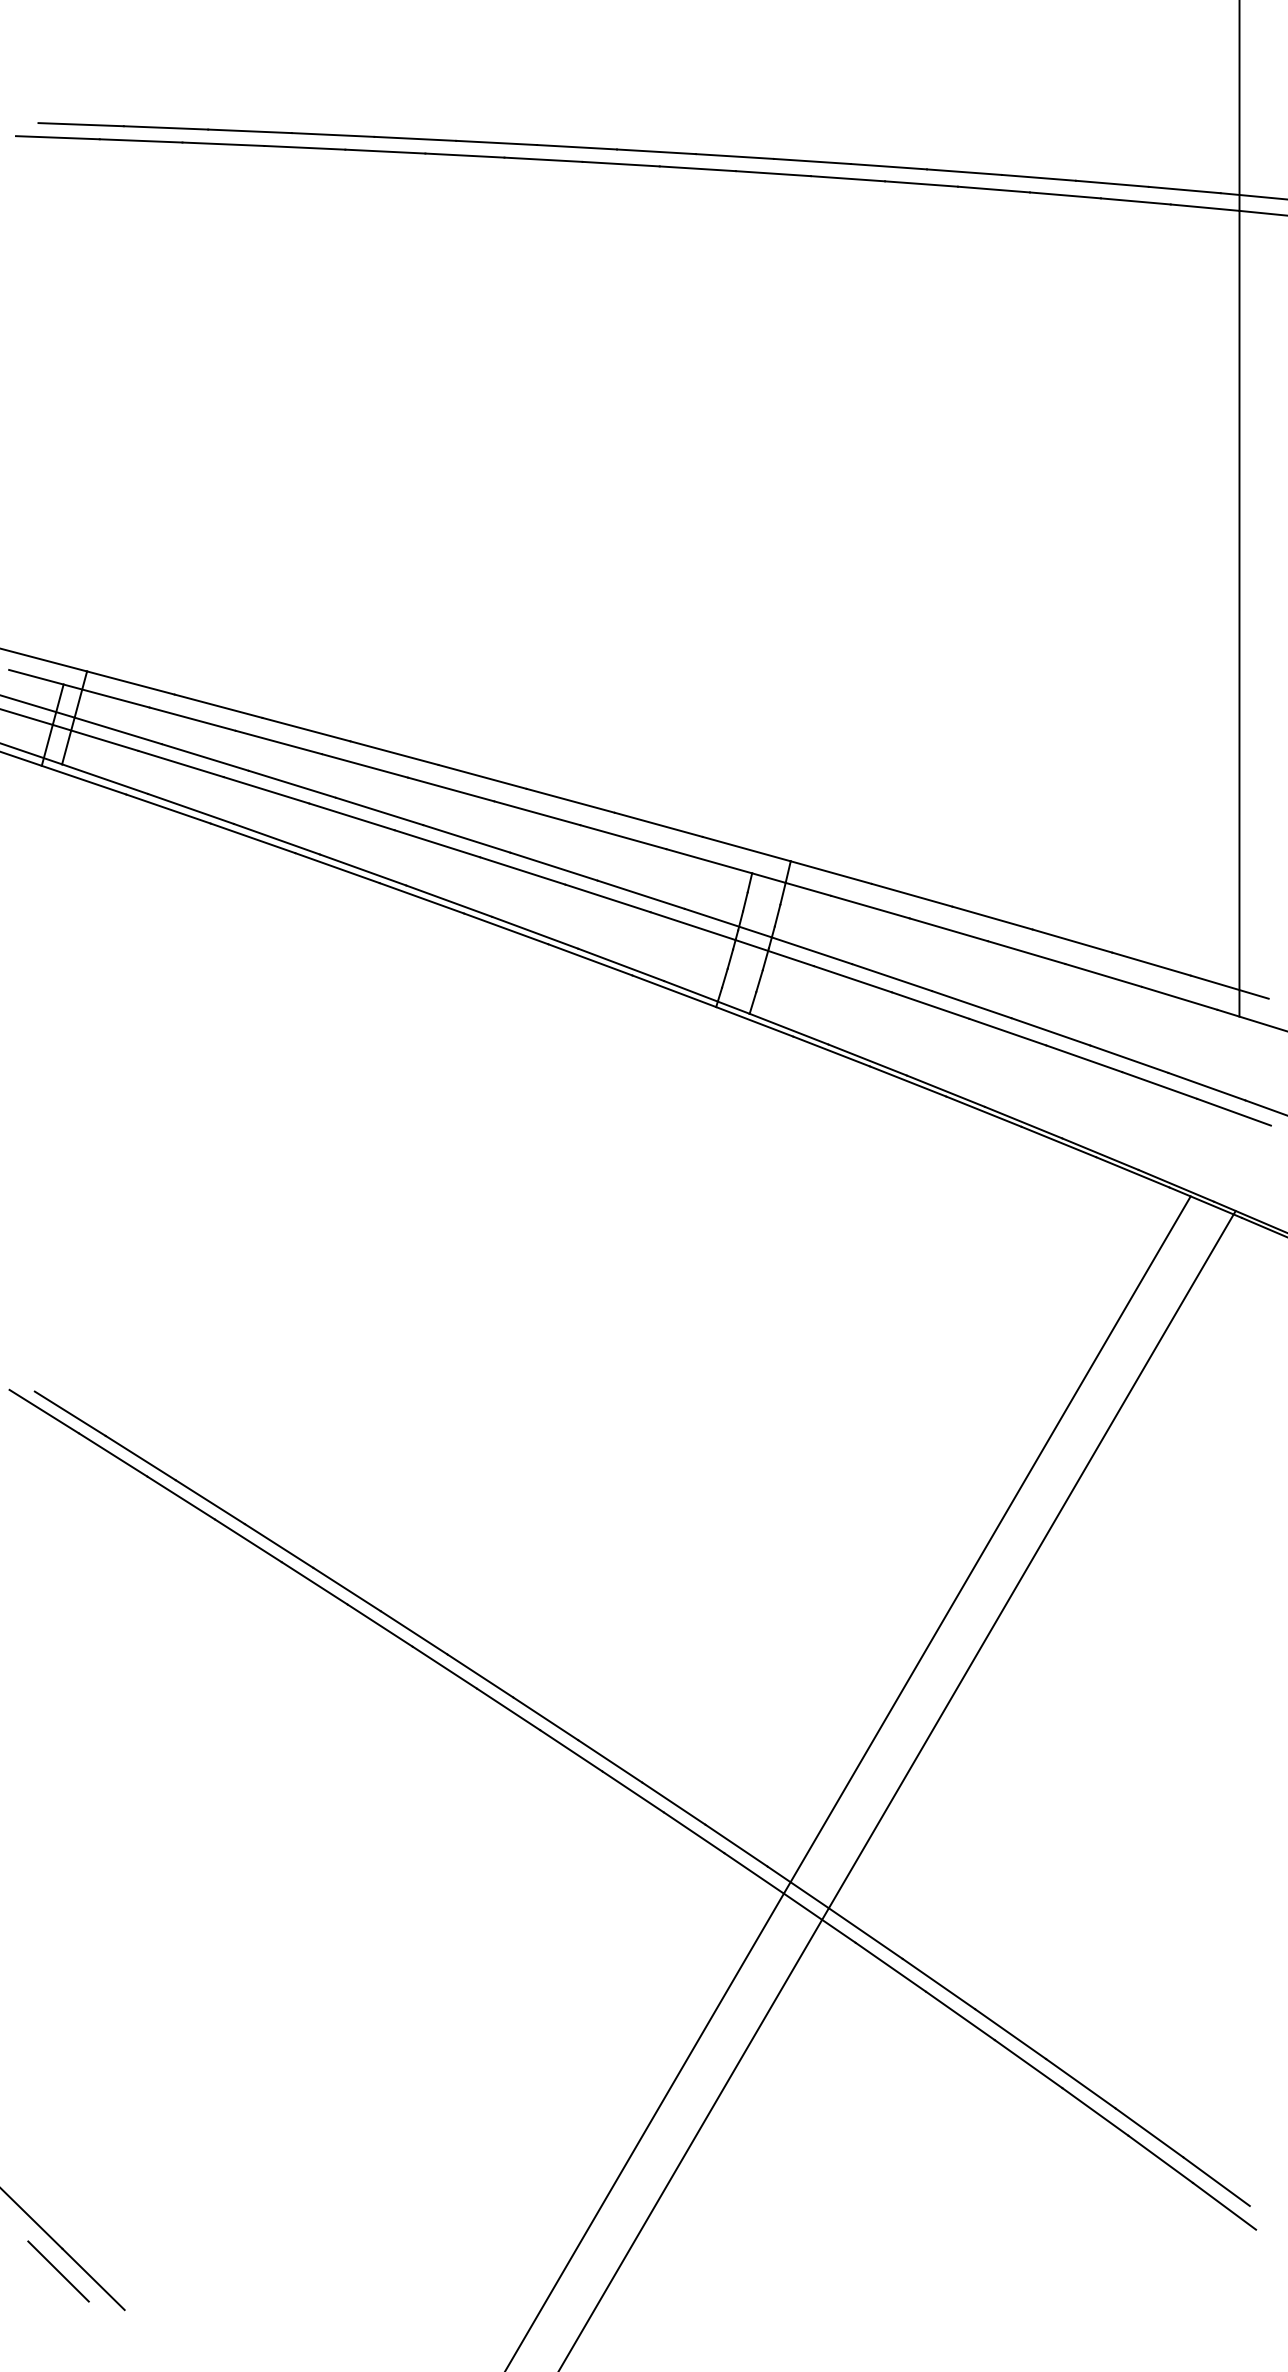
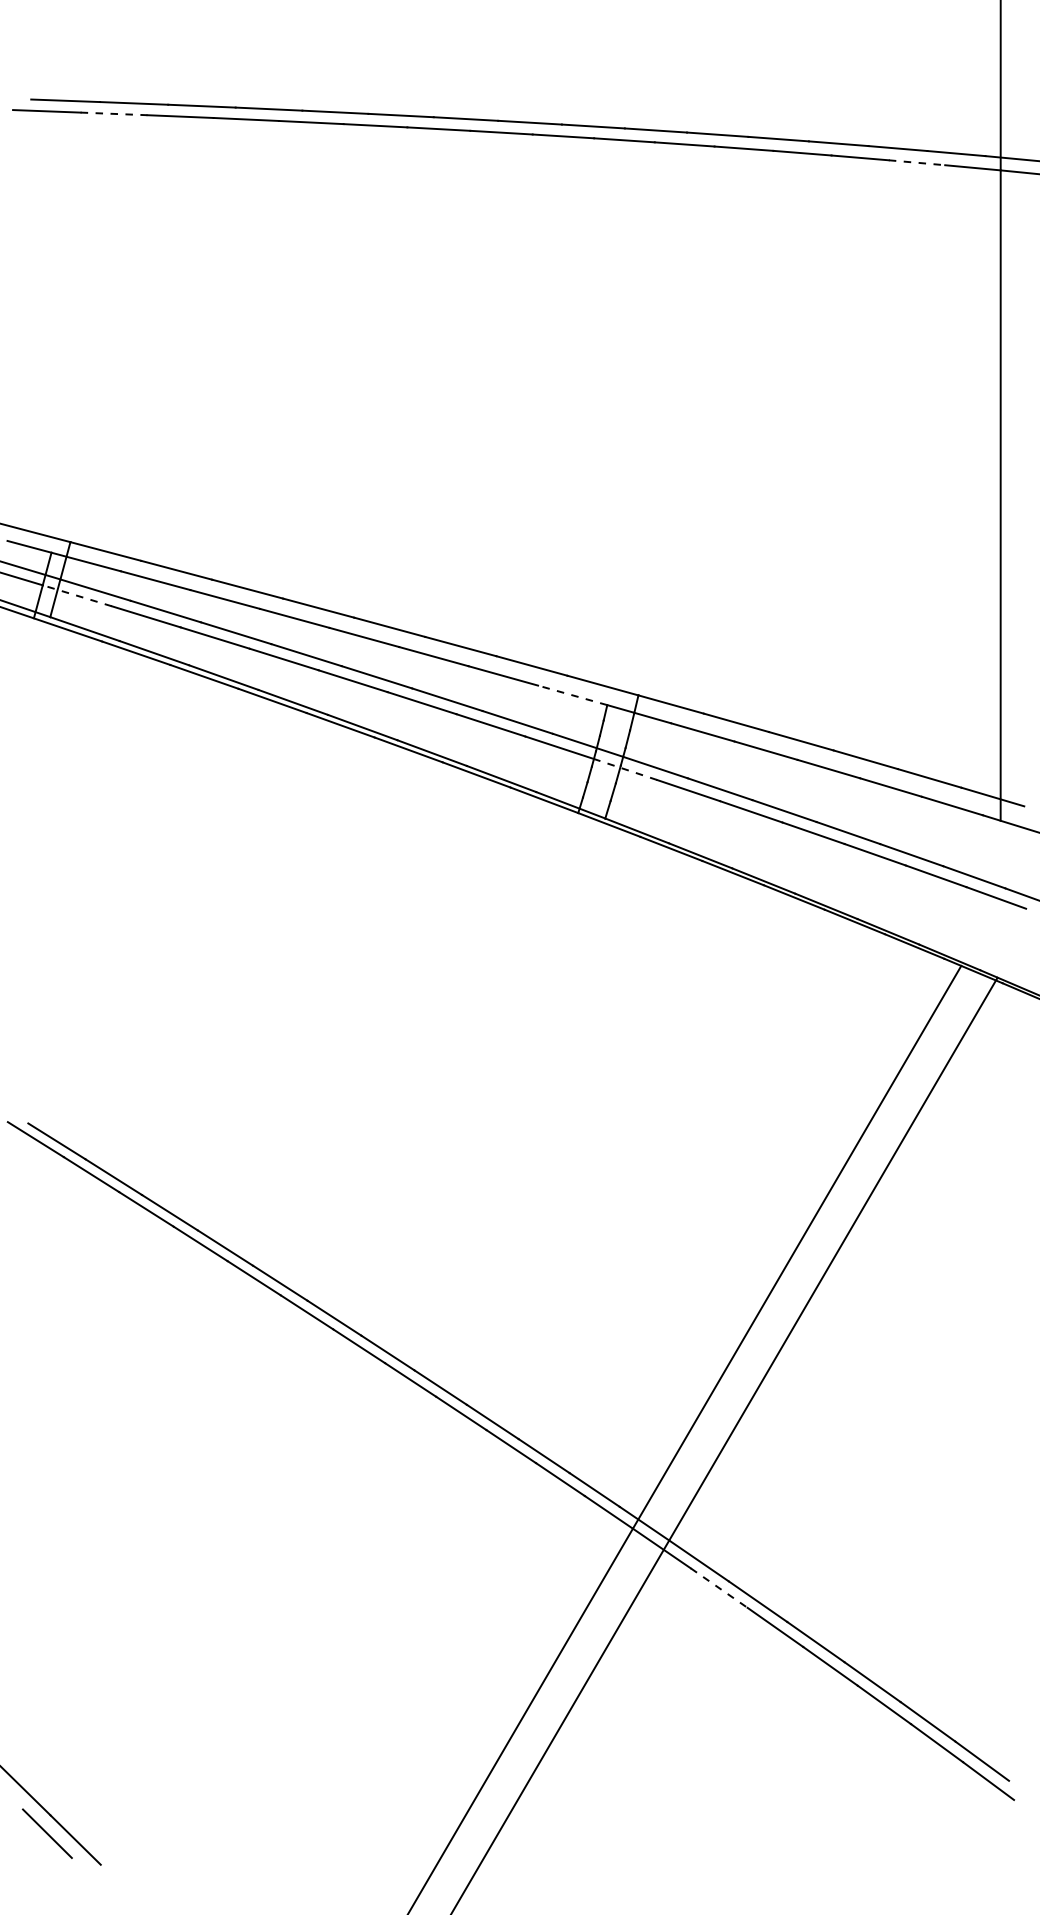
line: (141, 140) -> (114, 113), solid -> dashed
line: (1136, 201) -> (917, 162), solid -> dashed
line: (95, 737) -> (77, 595), solid -> dashed
line: (709, 861) -> (572, 695), solid -> dashed
line: (774, 952) -> (625, 769), solid -> dashed
line: (890, 1967) -> (718, 1588), solid -> dashed

